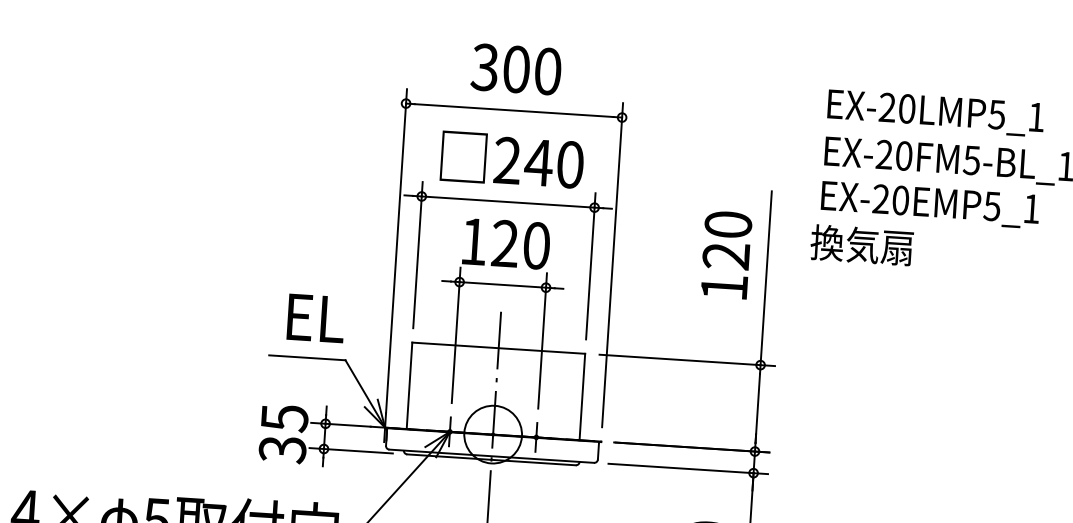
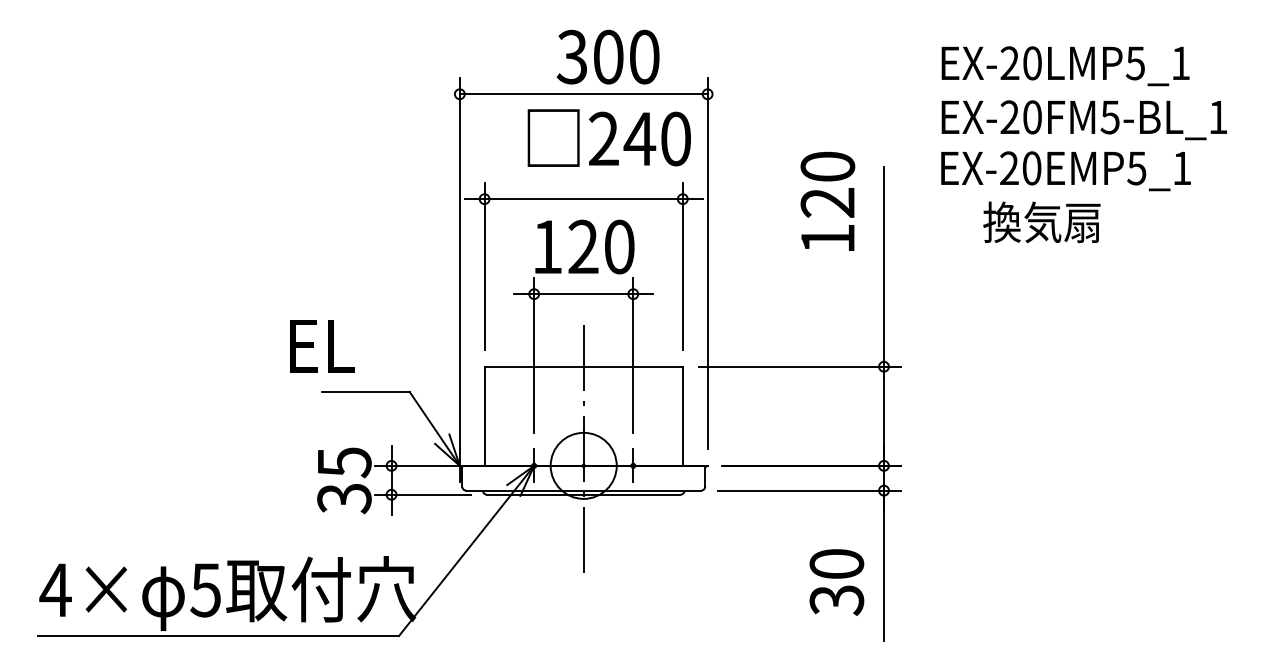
text: (515, 68) -> (607, 56), moved
text: (511, 159) -> (608, 137), moved
text: (861, 245) -> (1041, 222), moved
text: (726, 254) -> (827, 200), moved
text: (316, 318) -> (322, 346), moved

